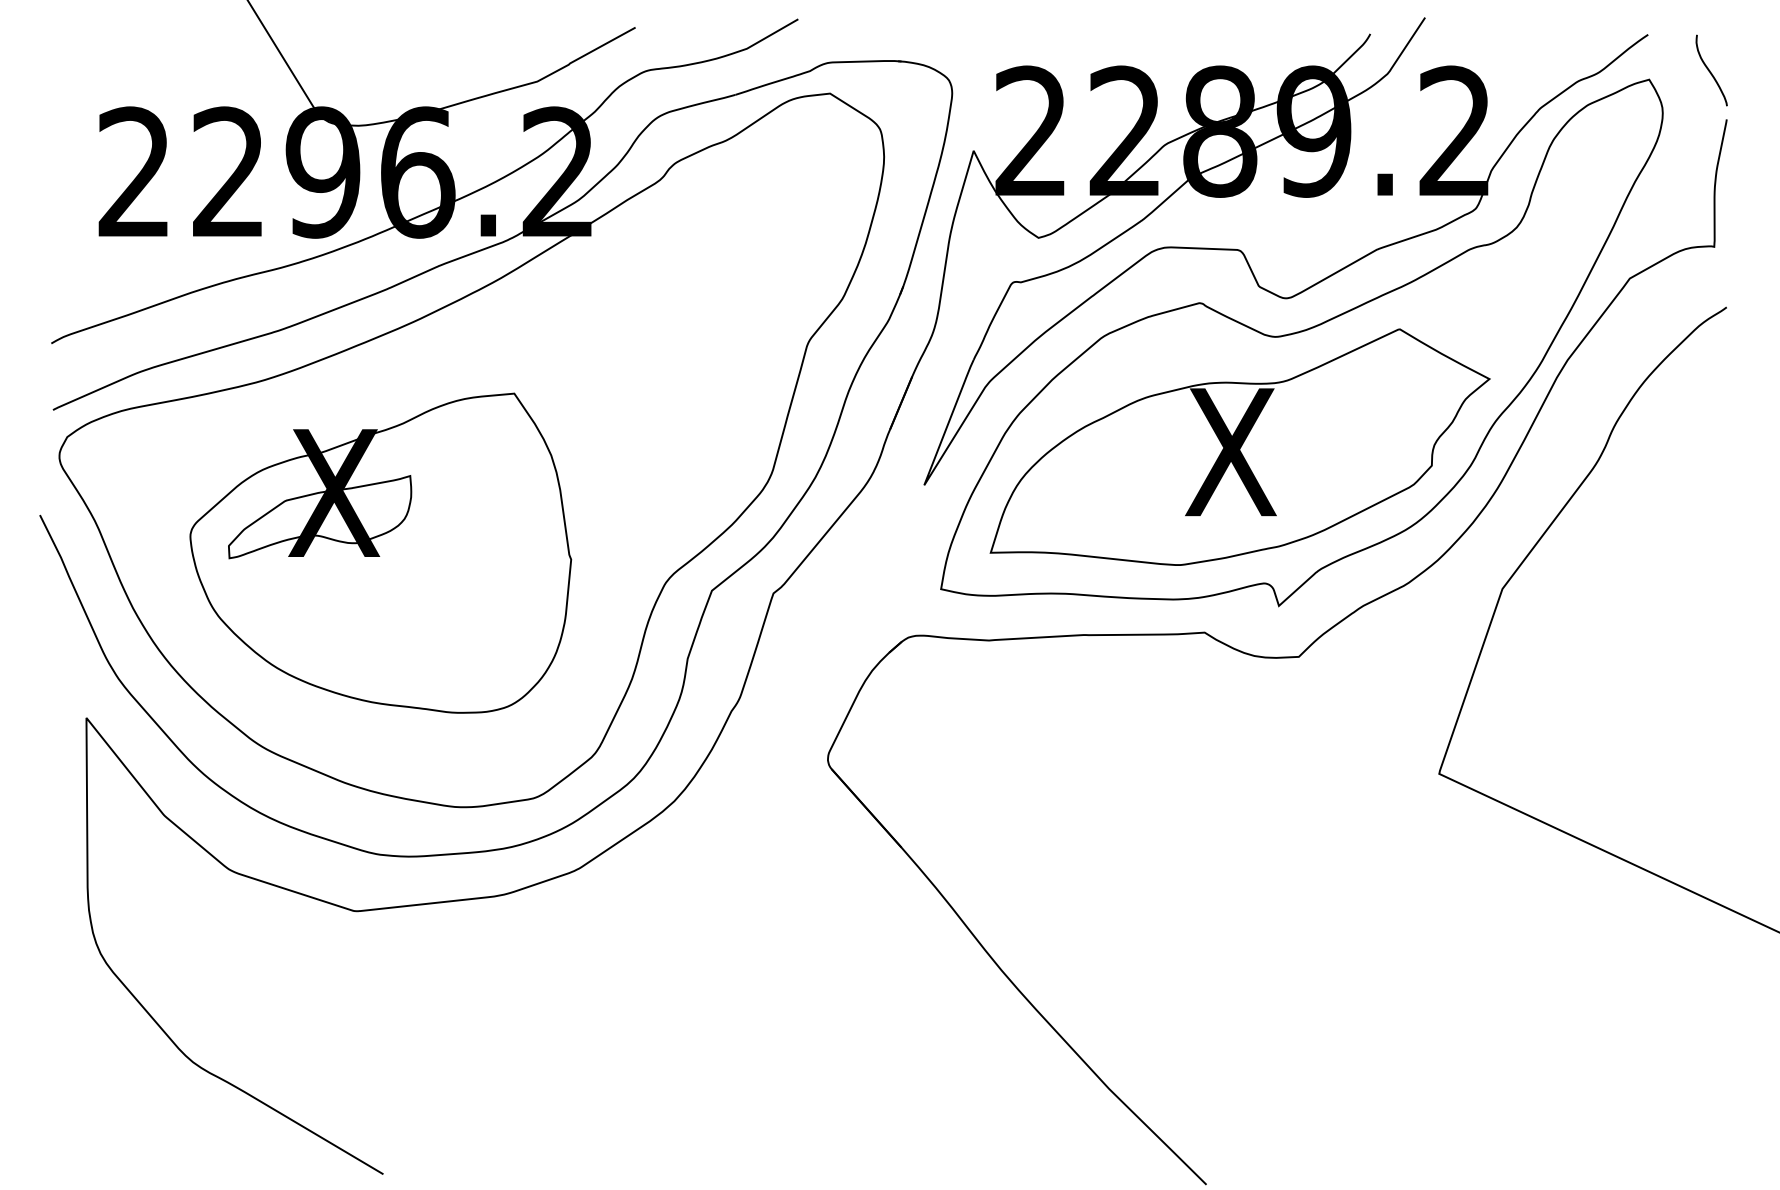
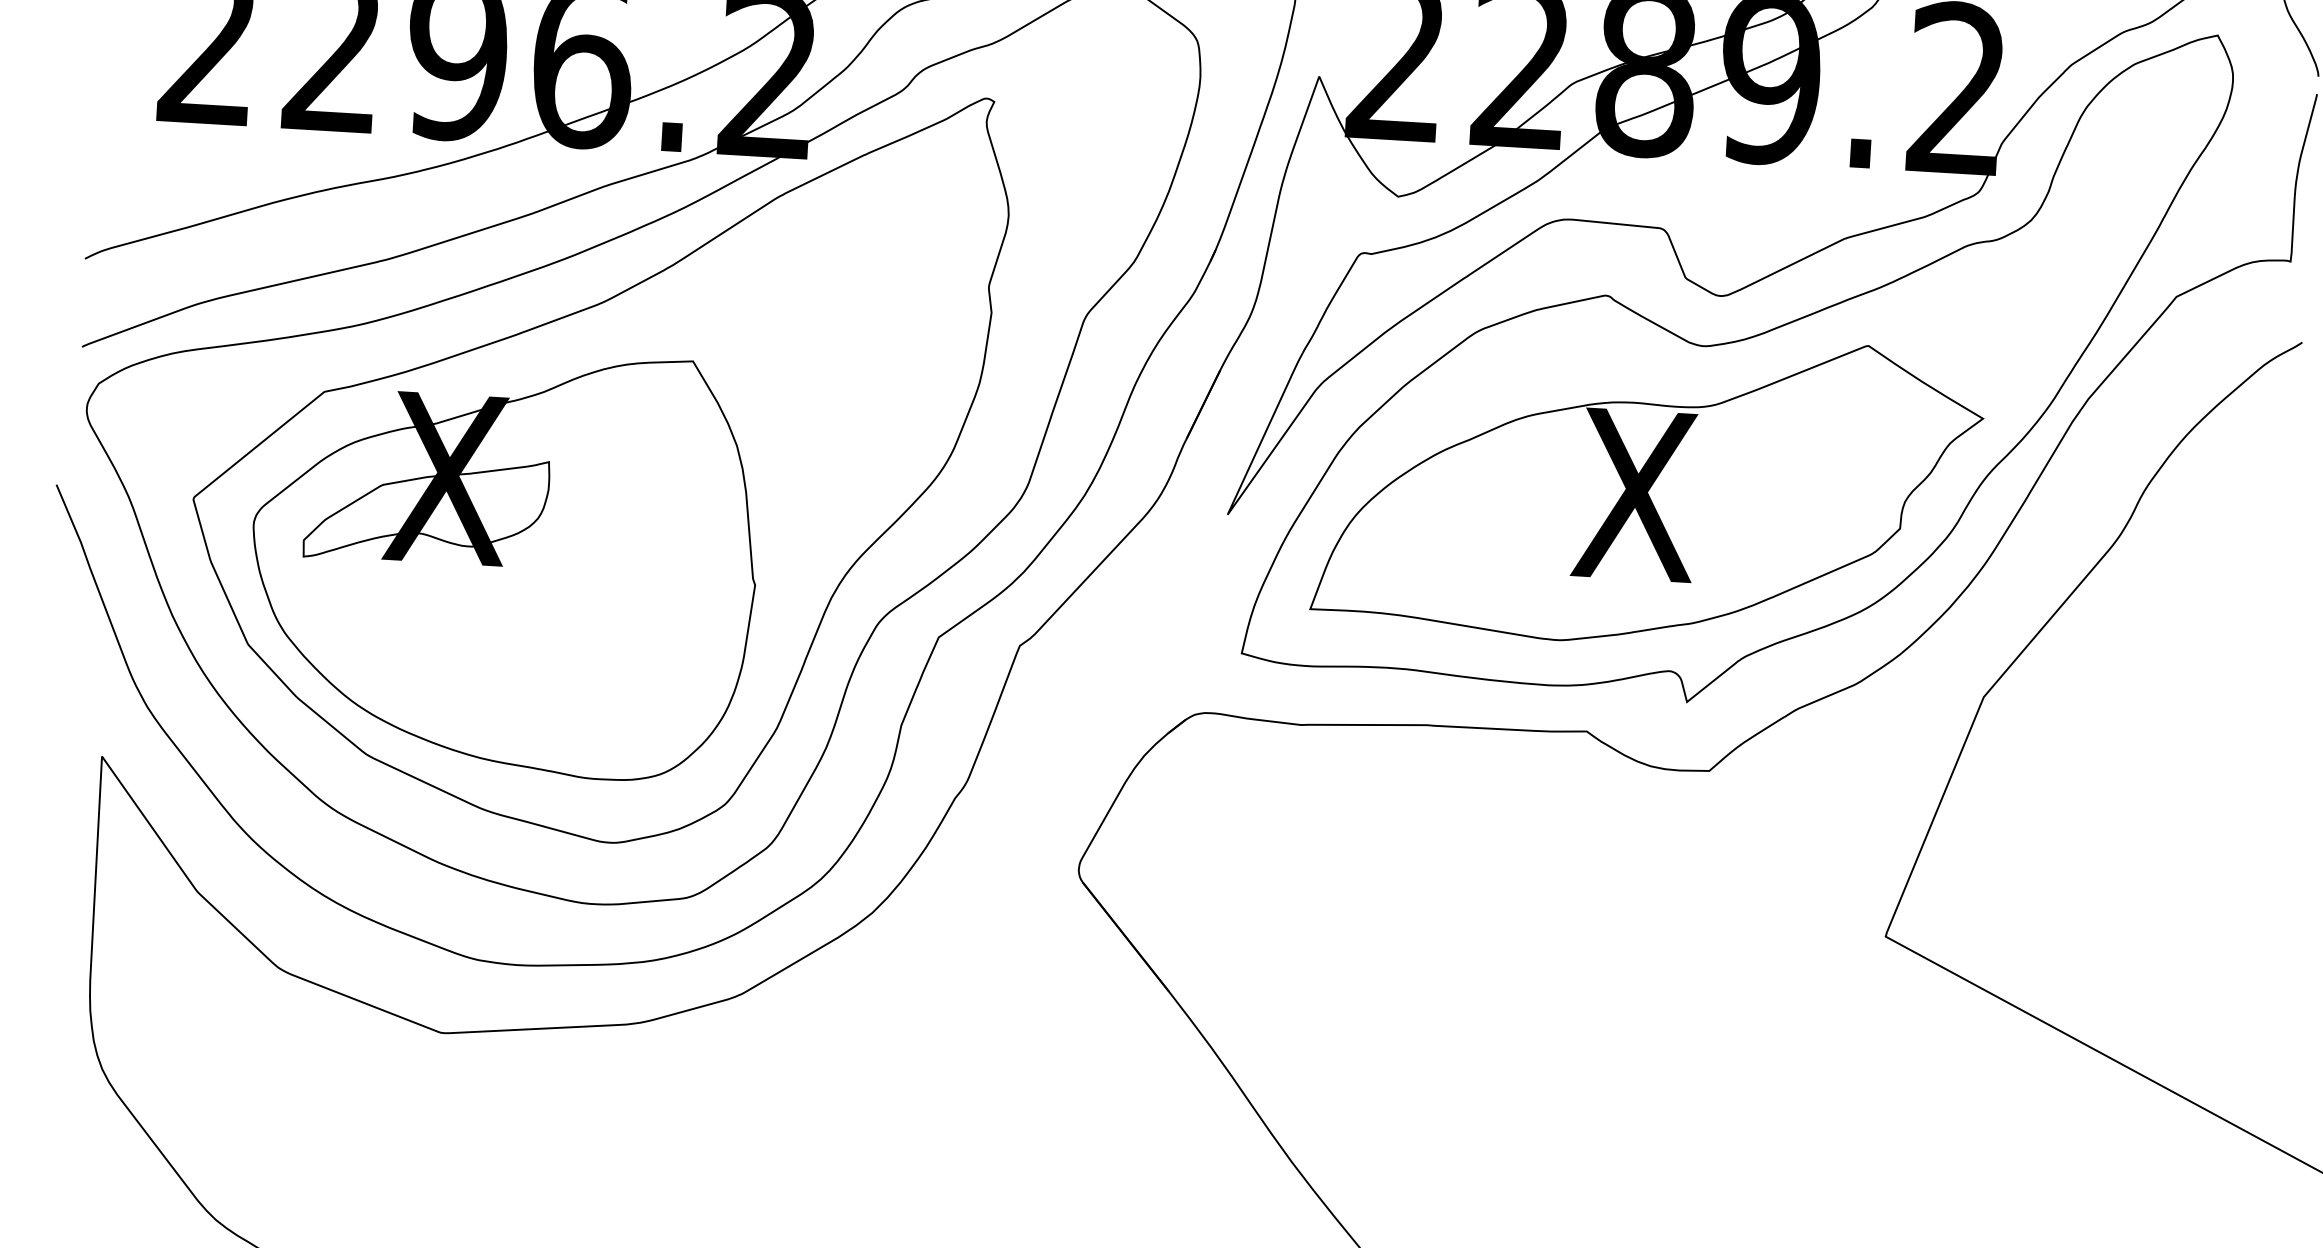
part: (444, 471) -> (594, 458), added

